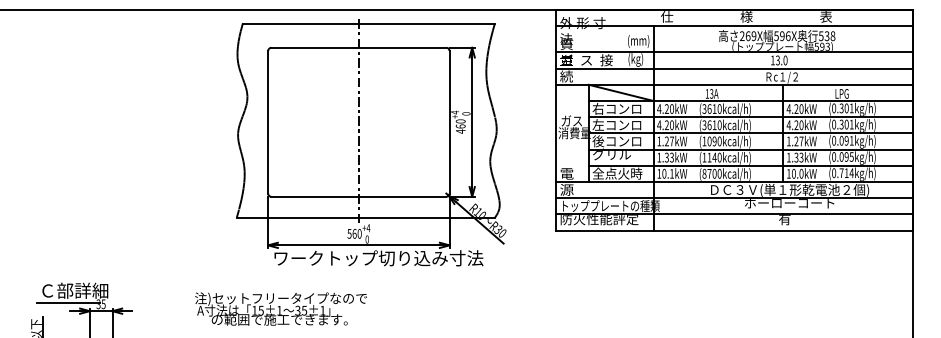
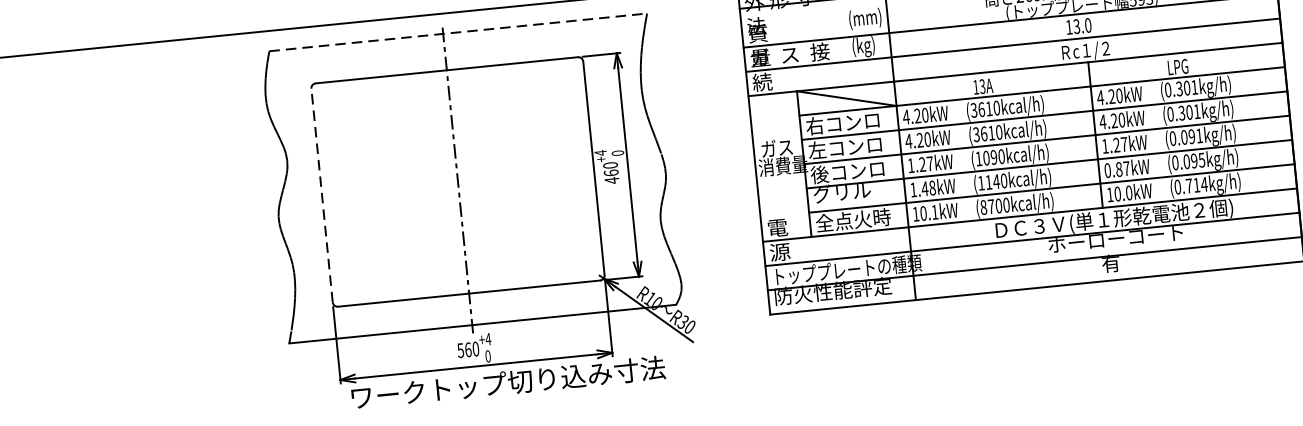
line: (369, 23) -> (459, 32), solid -> dashed
line: (268, 121) -> (322, 194), solid -> dashed
text: (668, 157) -> (927, 188), 1.33kW -> 1.48kW
text: (794, 157) -> (1116, 169), 1.33kW -> 0.87kW

